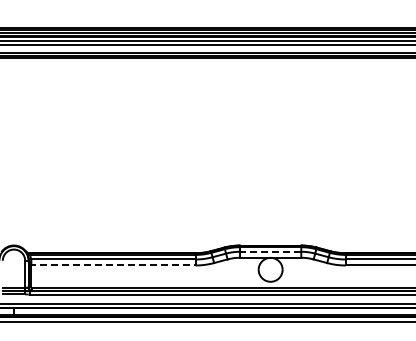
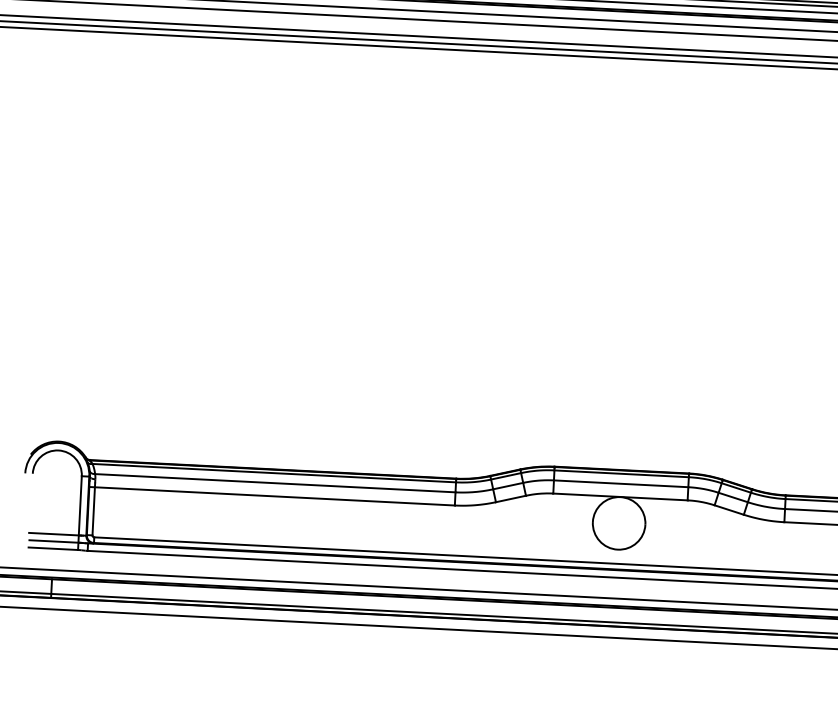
line: (270, 251) -> (620, 483), dashed -> solid
line: (112, 265) -> (272, 496), dashed -> solid

